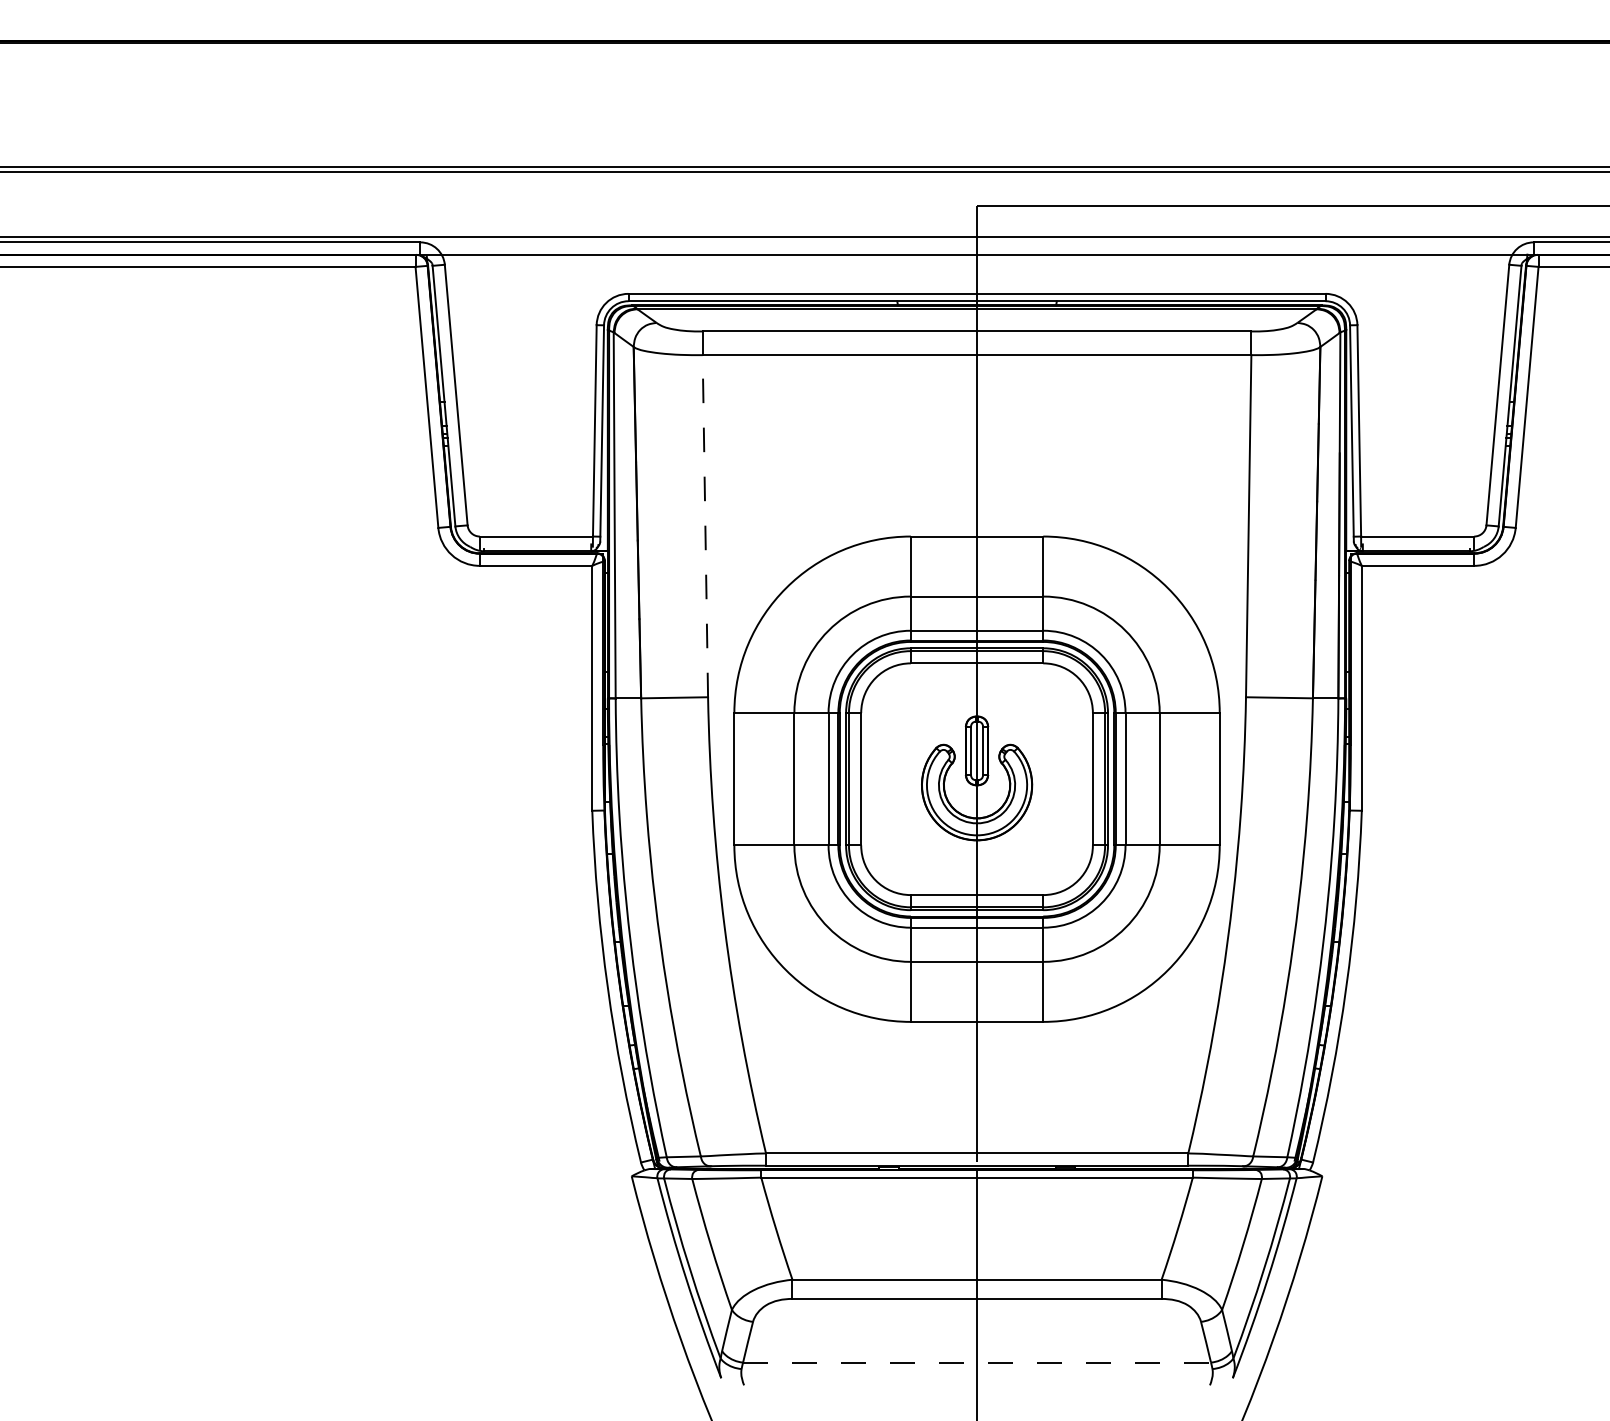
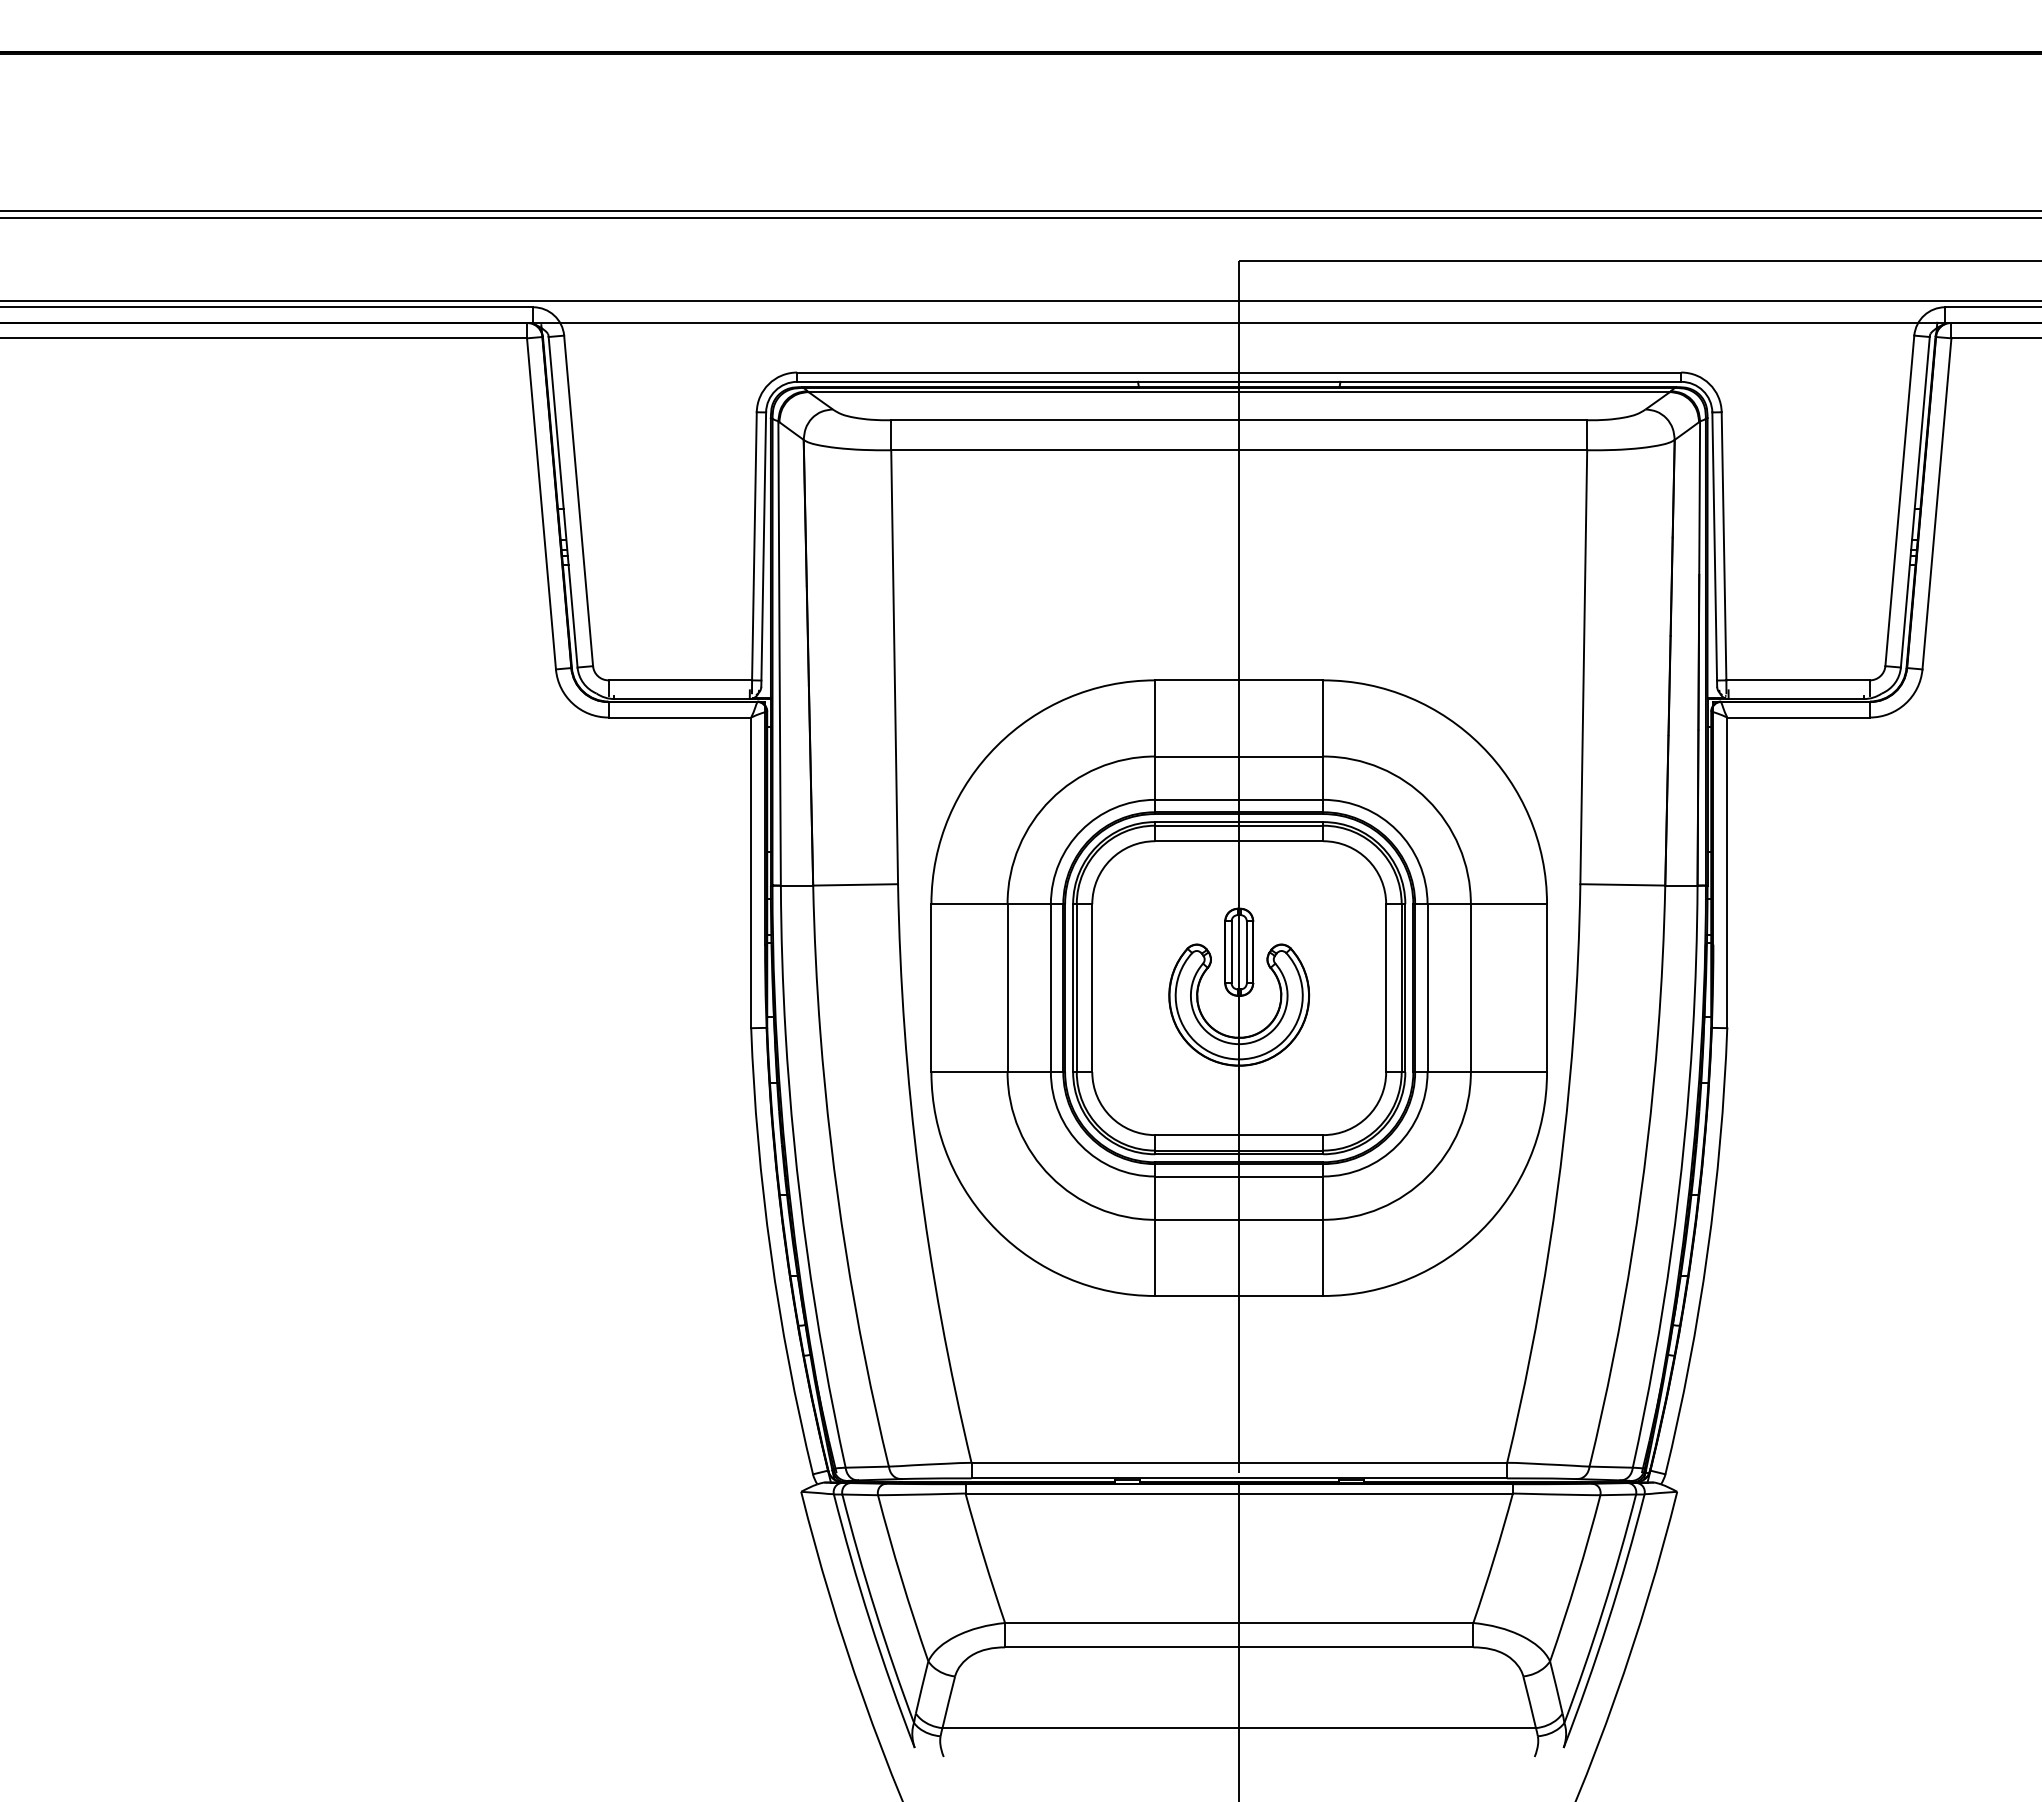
line: (705, 526) -> (894, 667), dashed -> solid
line: (977, 1362) -> (1239, 1728), dashed -> solid

